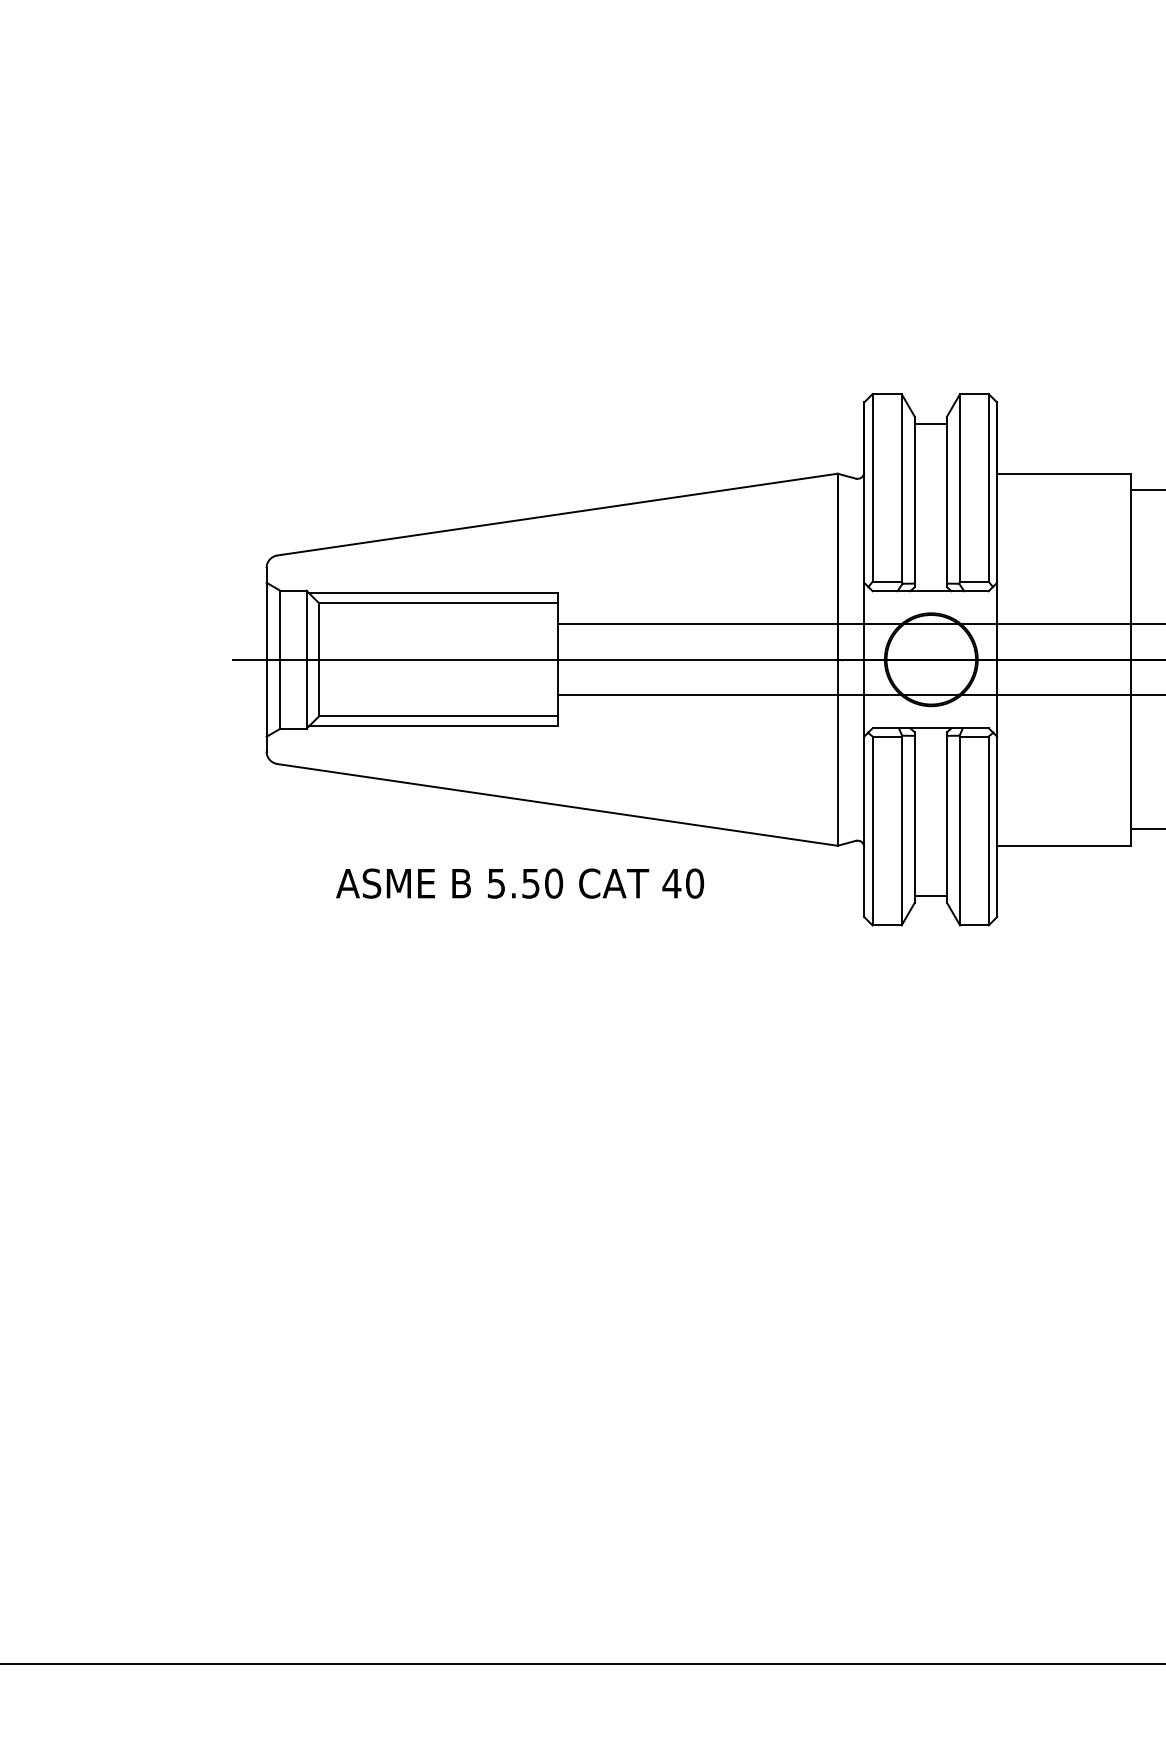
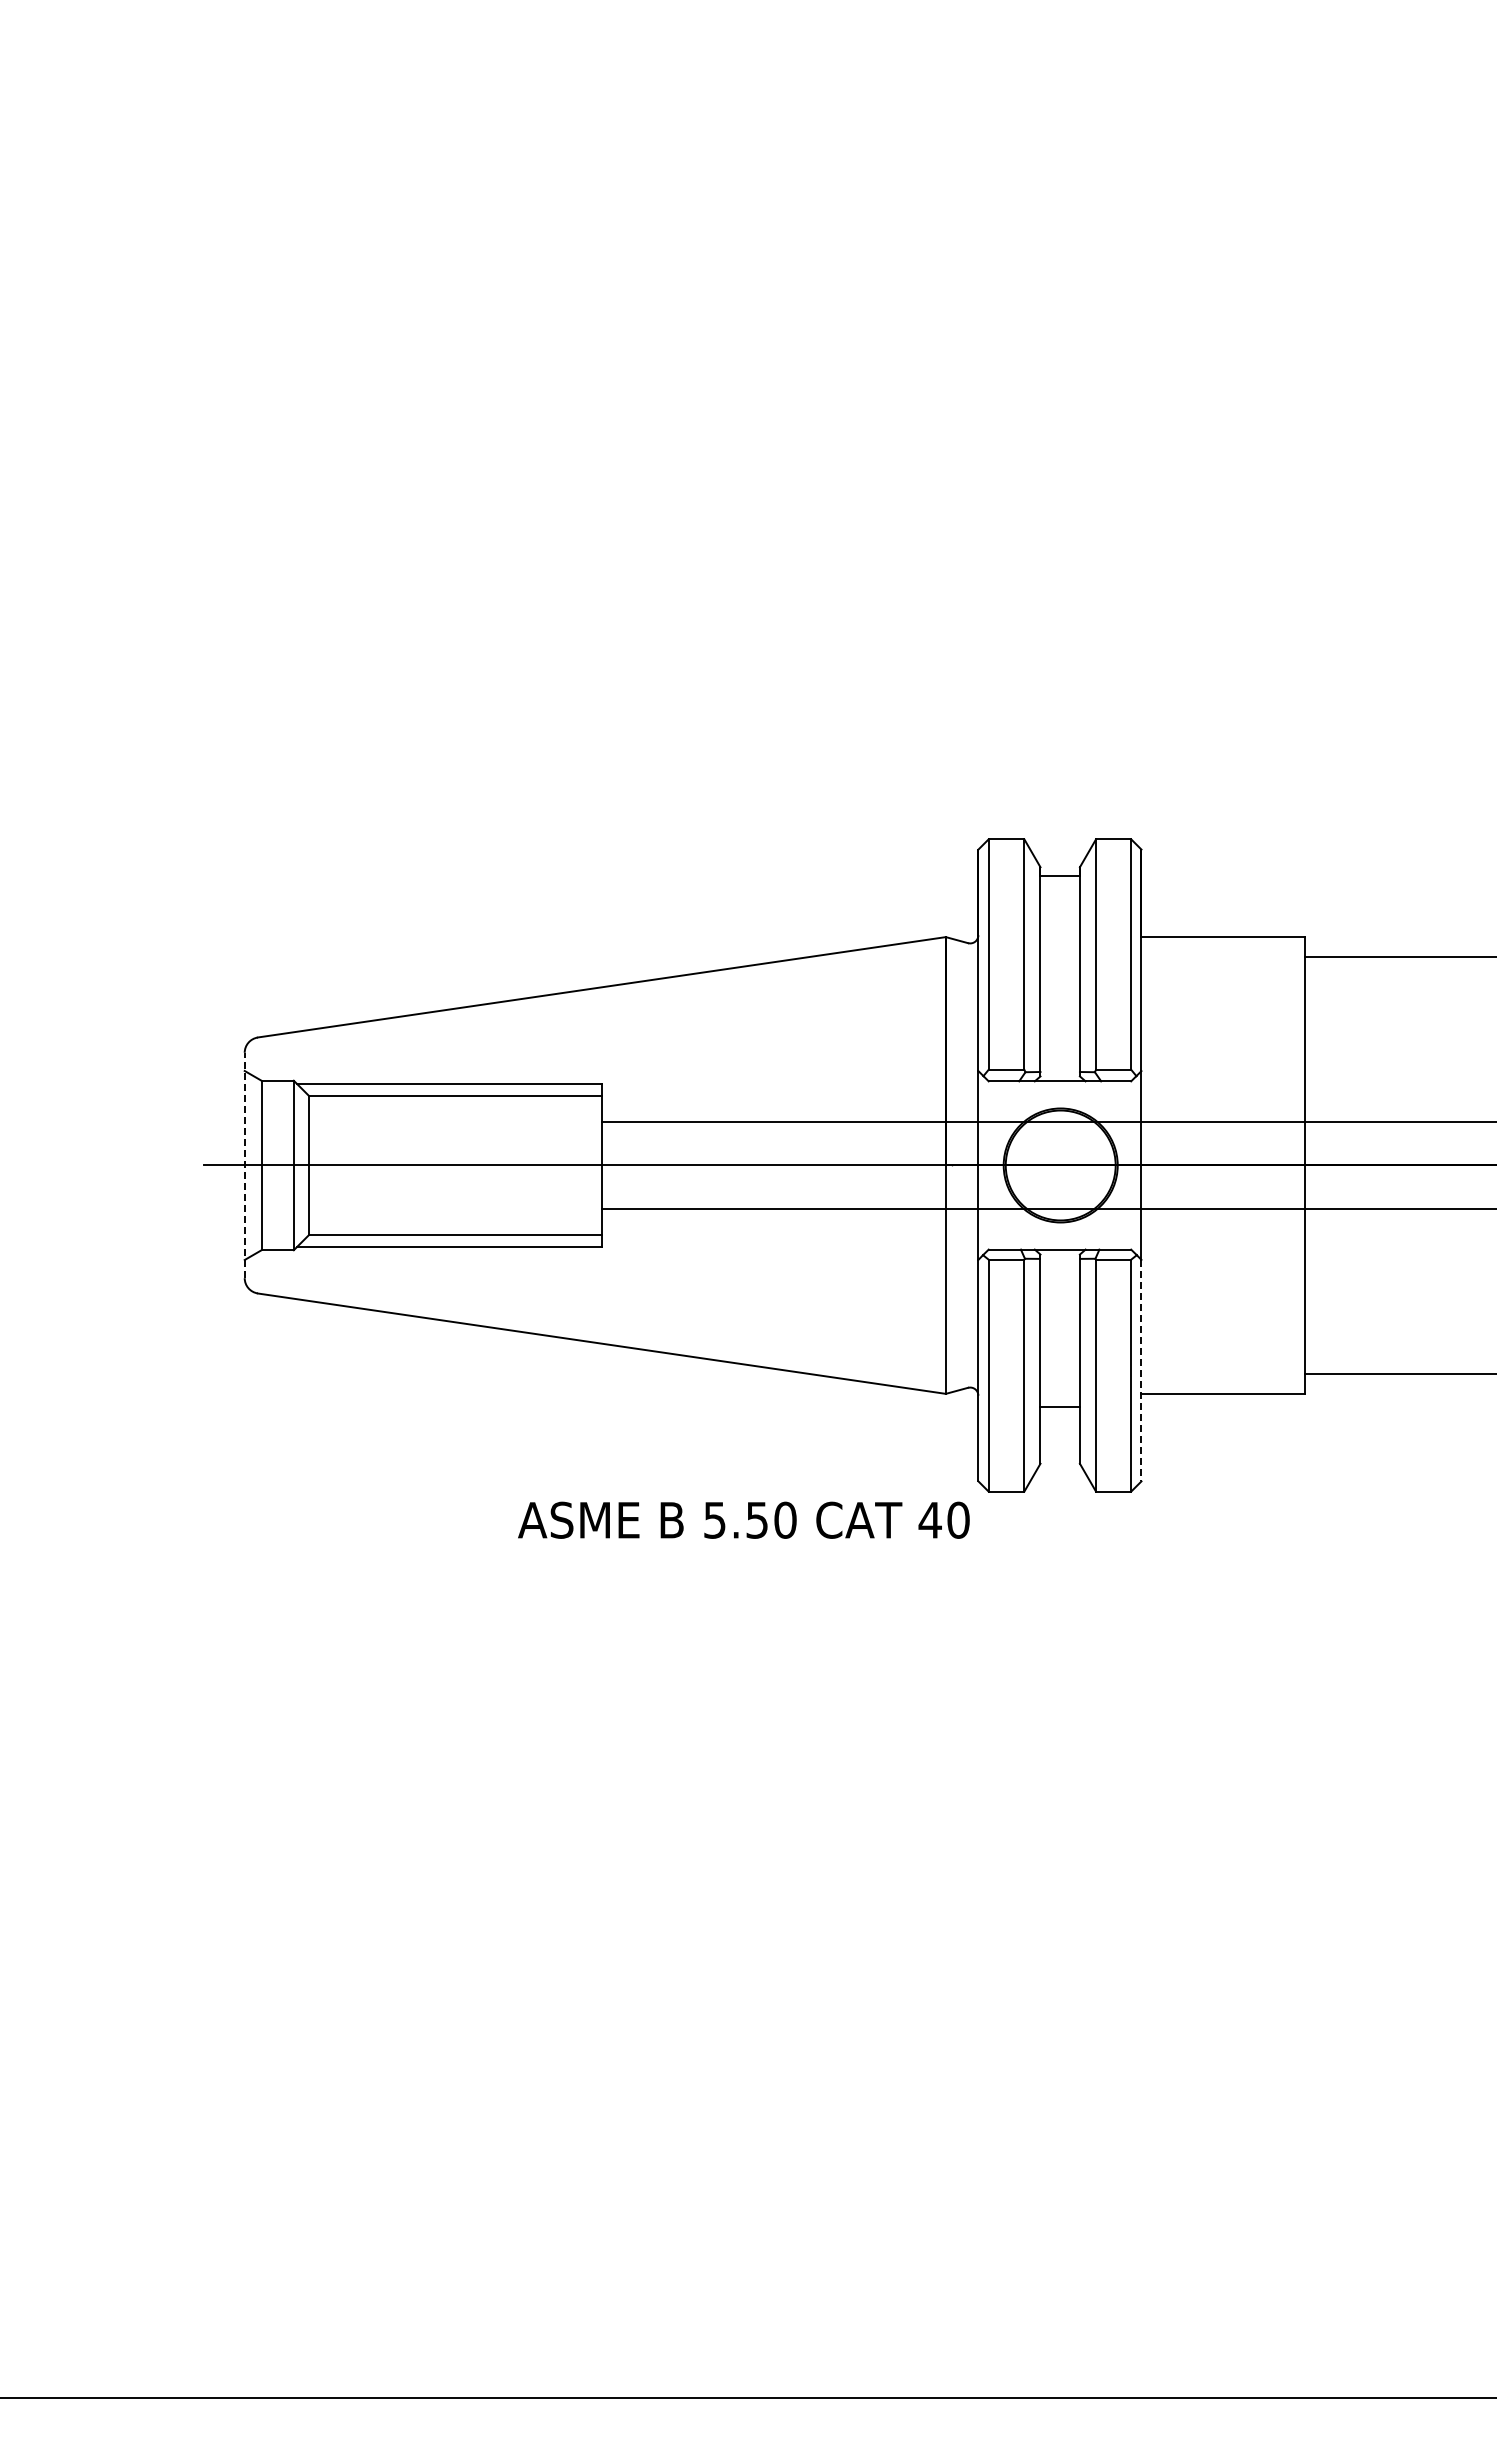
line: (266, 659) -> (244, 1165), solid -> dashed
line: (997, 826) -> (1141, 1370), solid -> dashed
text: (519, 882) -> (743, 1519), moved
line: (930, 895) -> (1059, 1406), moved

